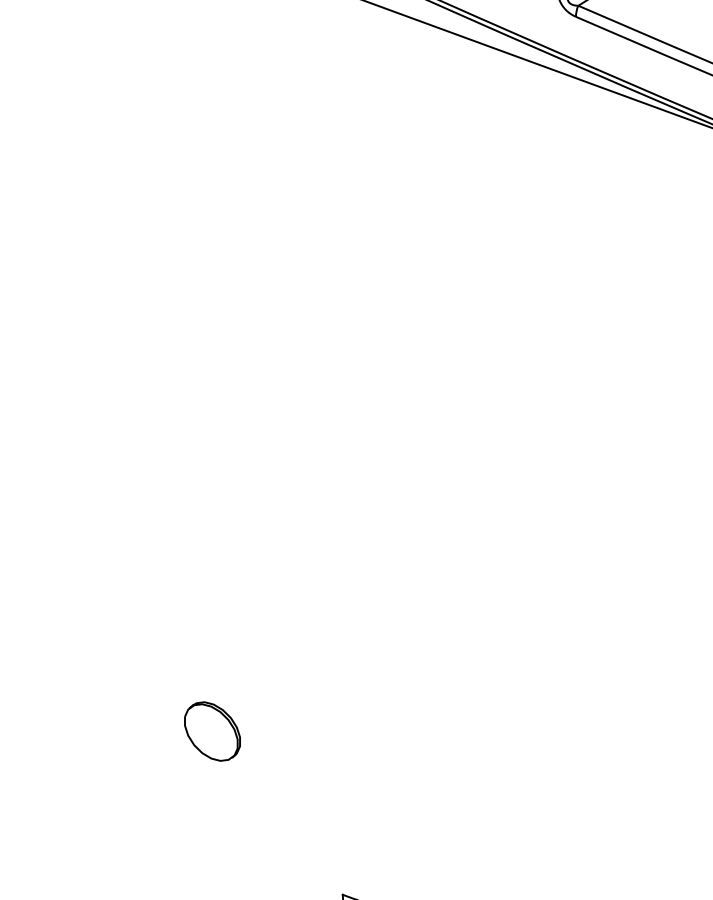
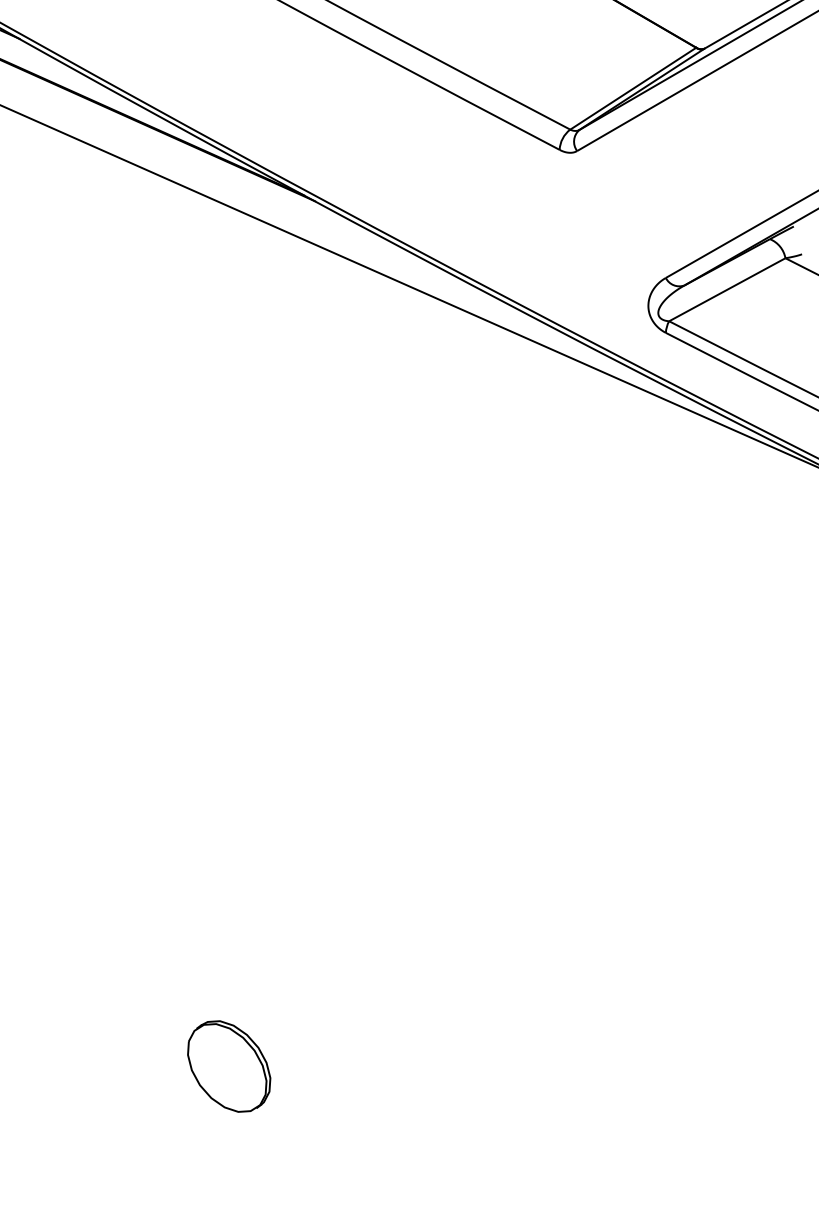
part: (212, 731) -> (229, 1066), size x1.43

